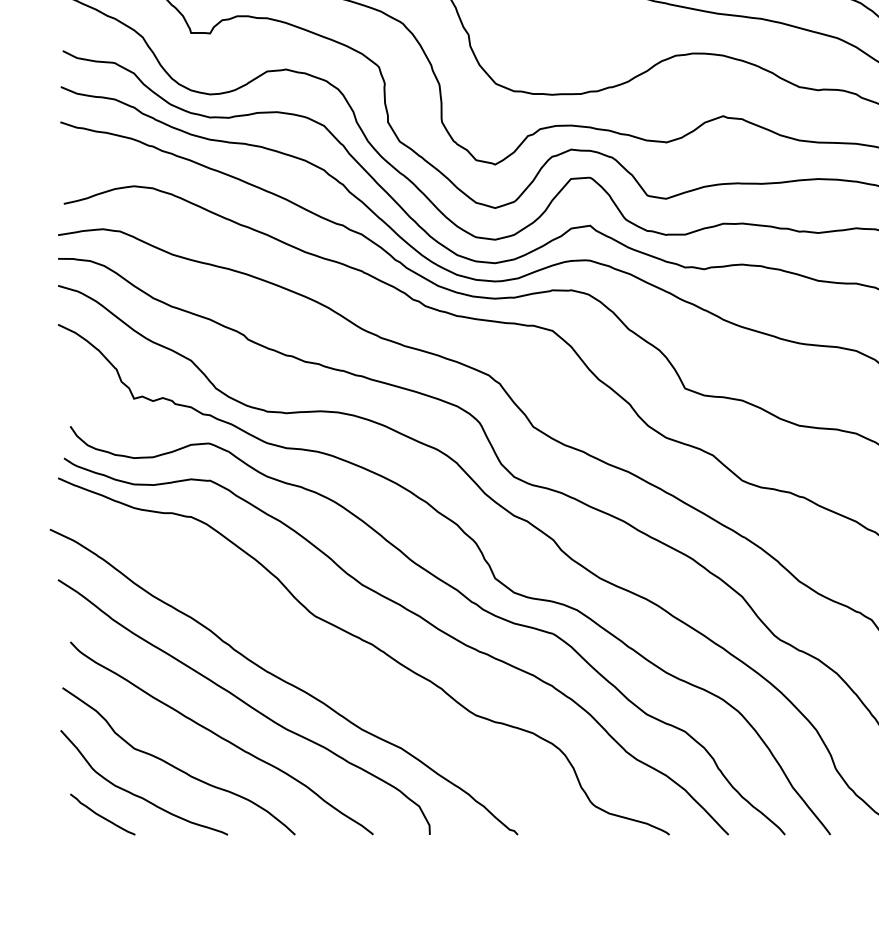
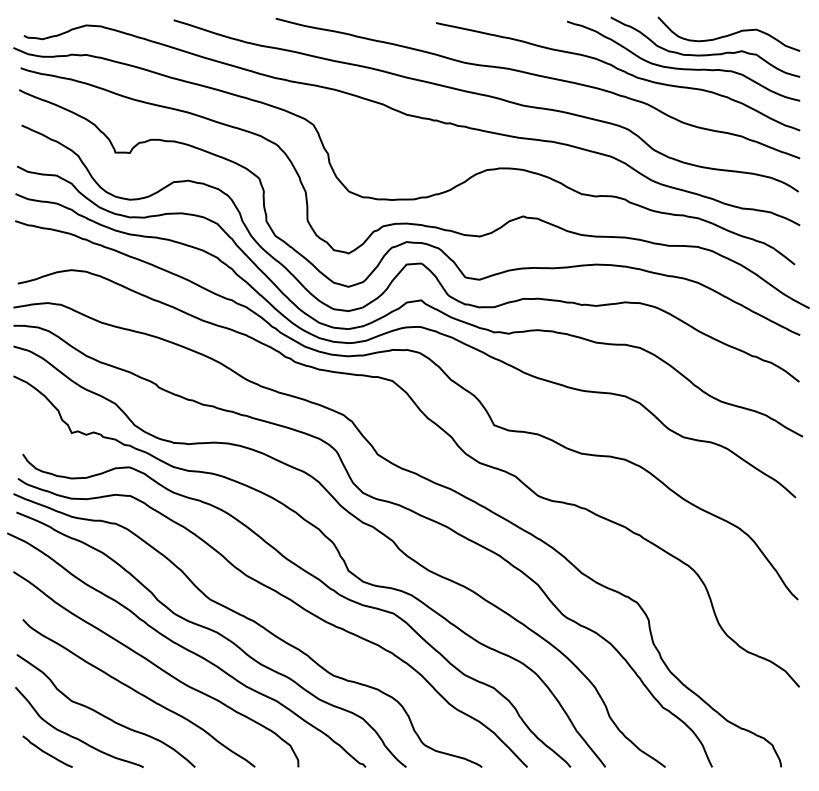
curve: (320, 658) -> (214, 632), added

